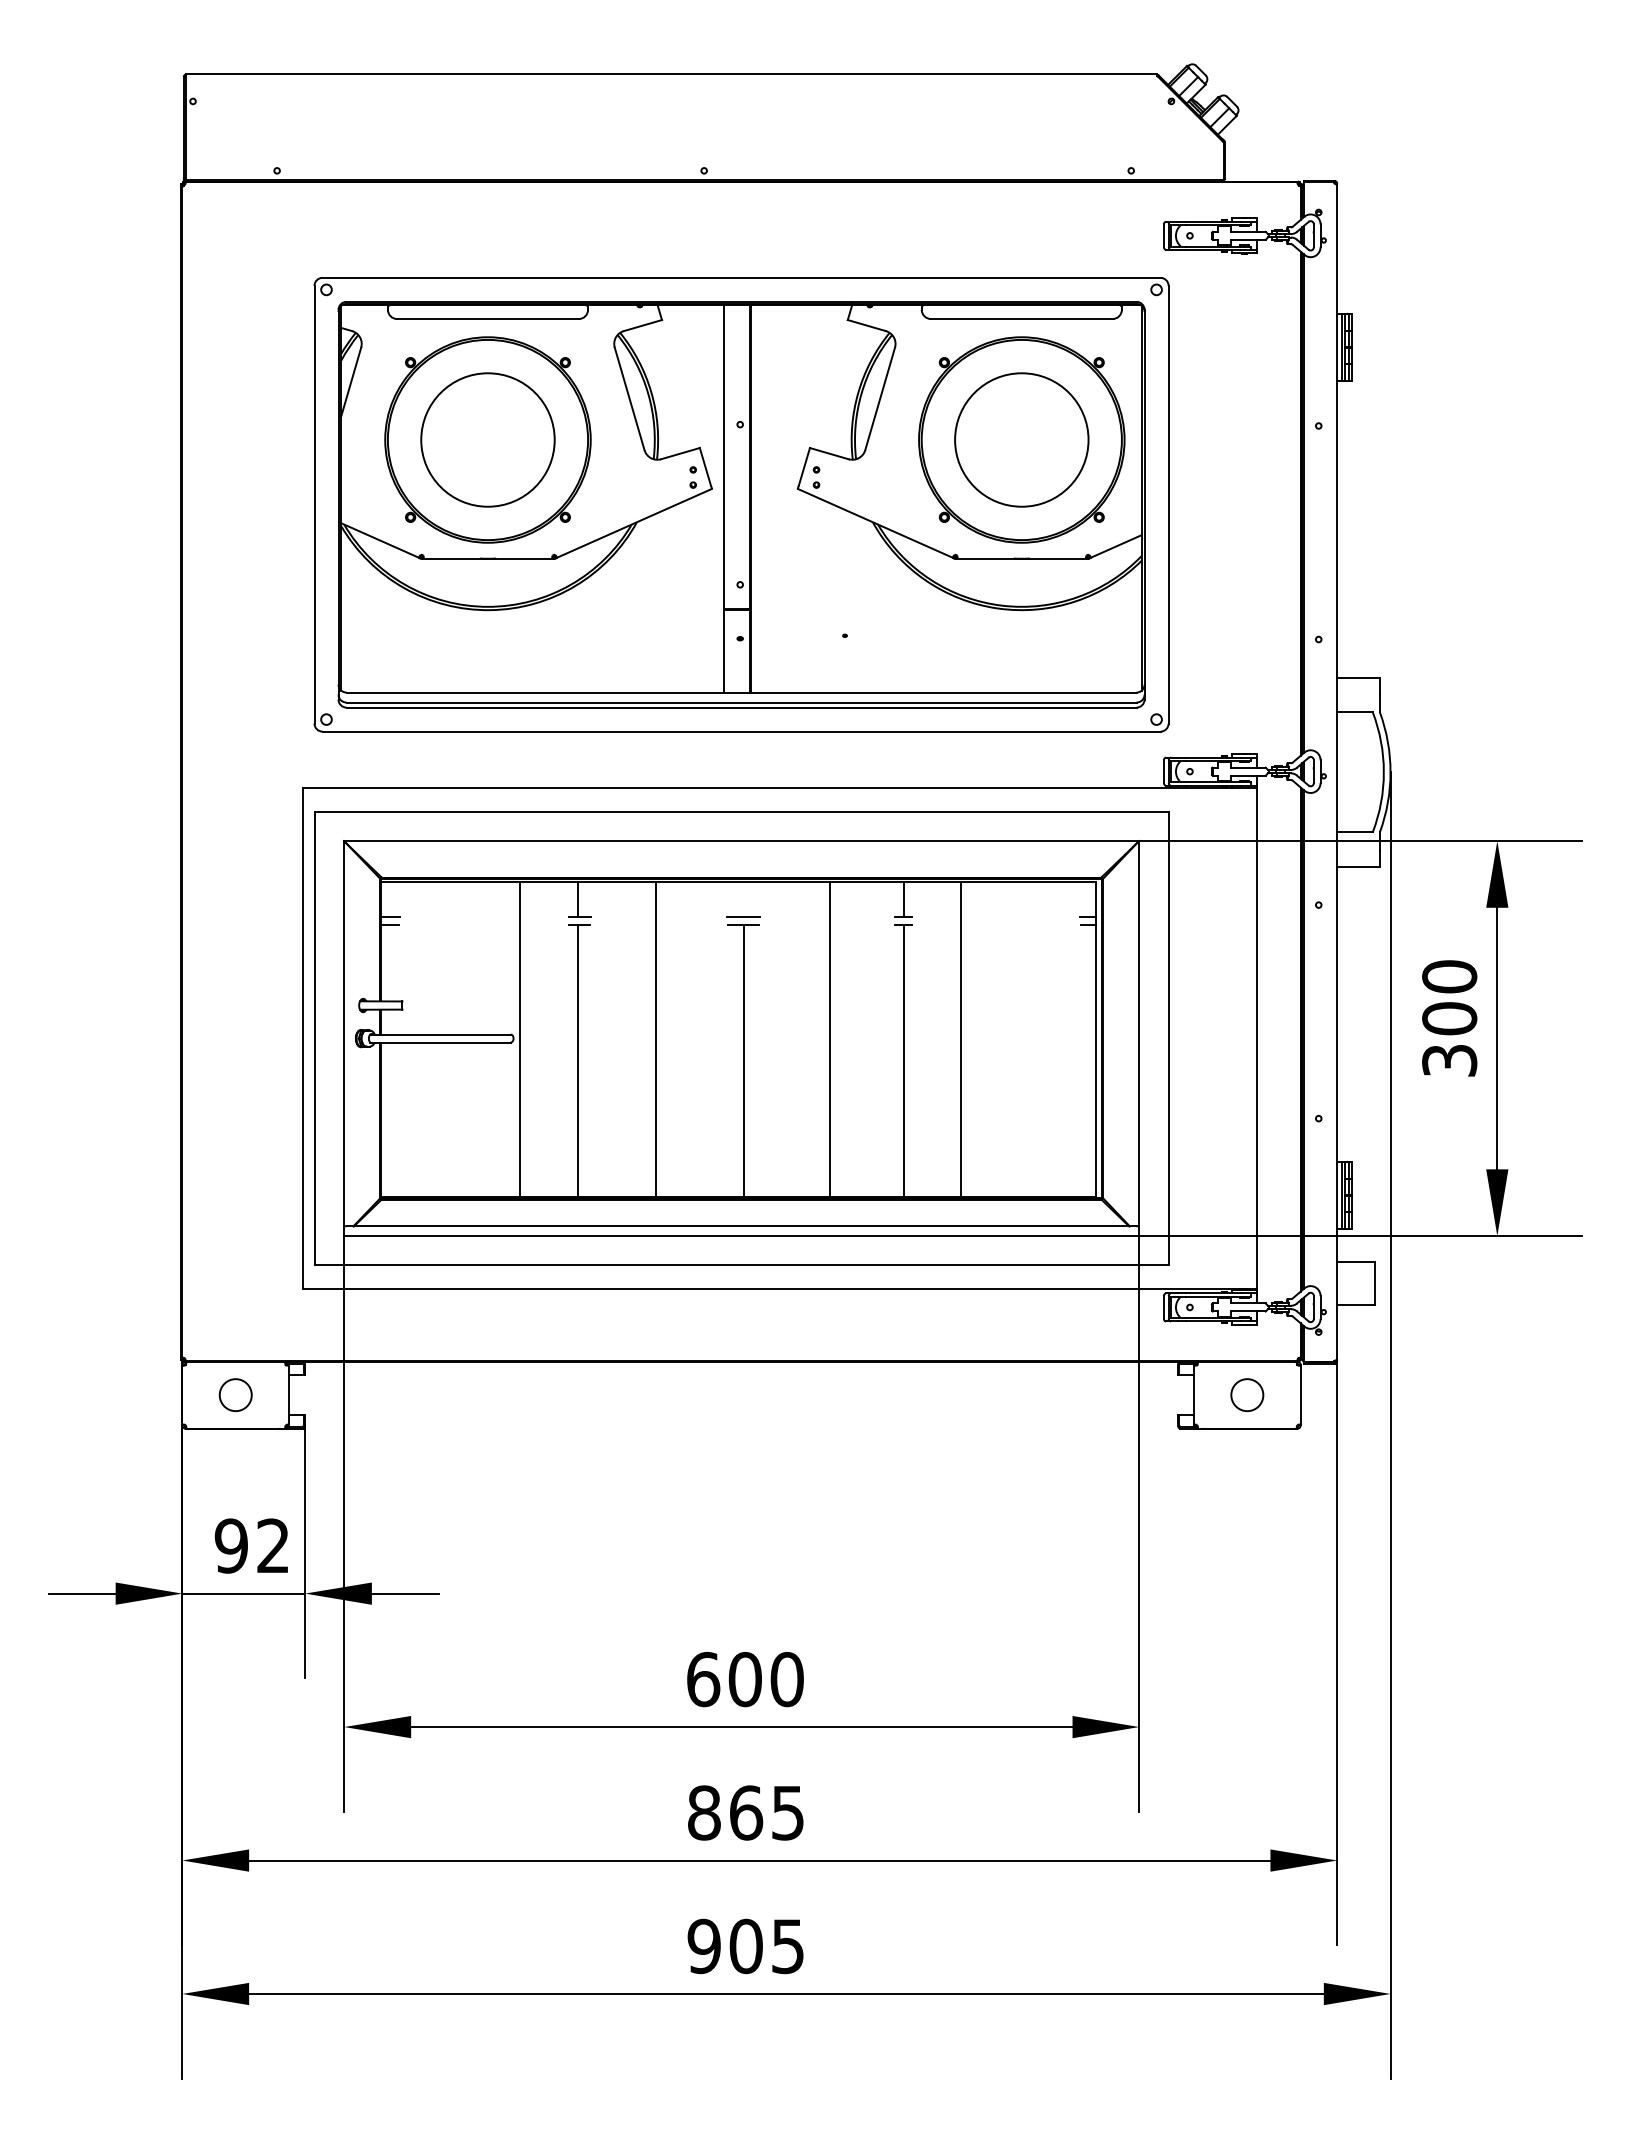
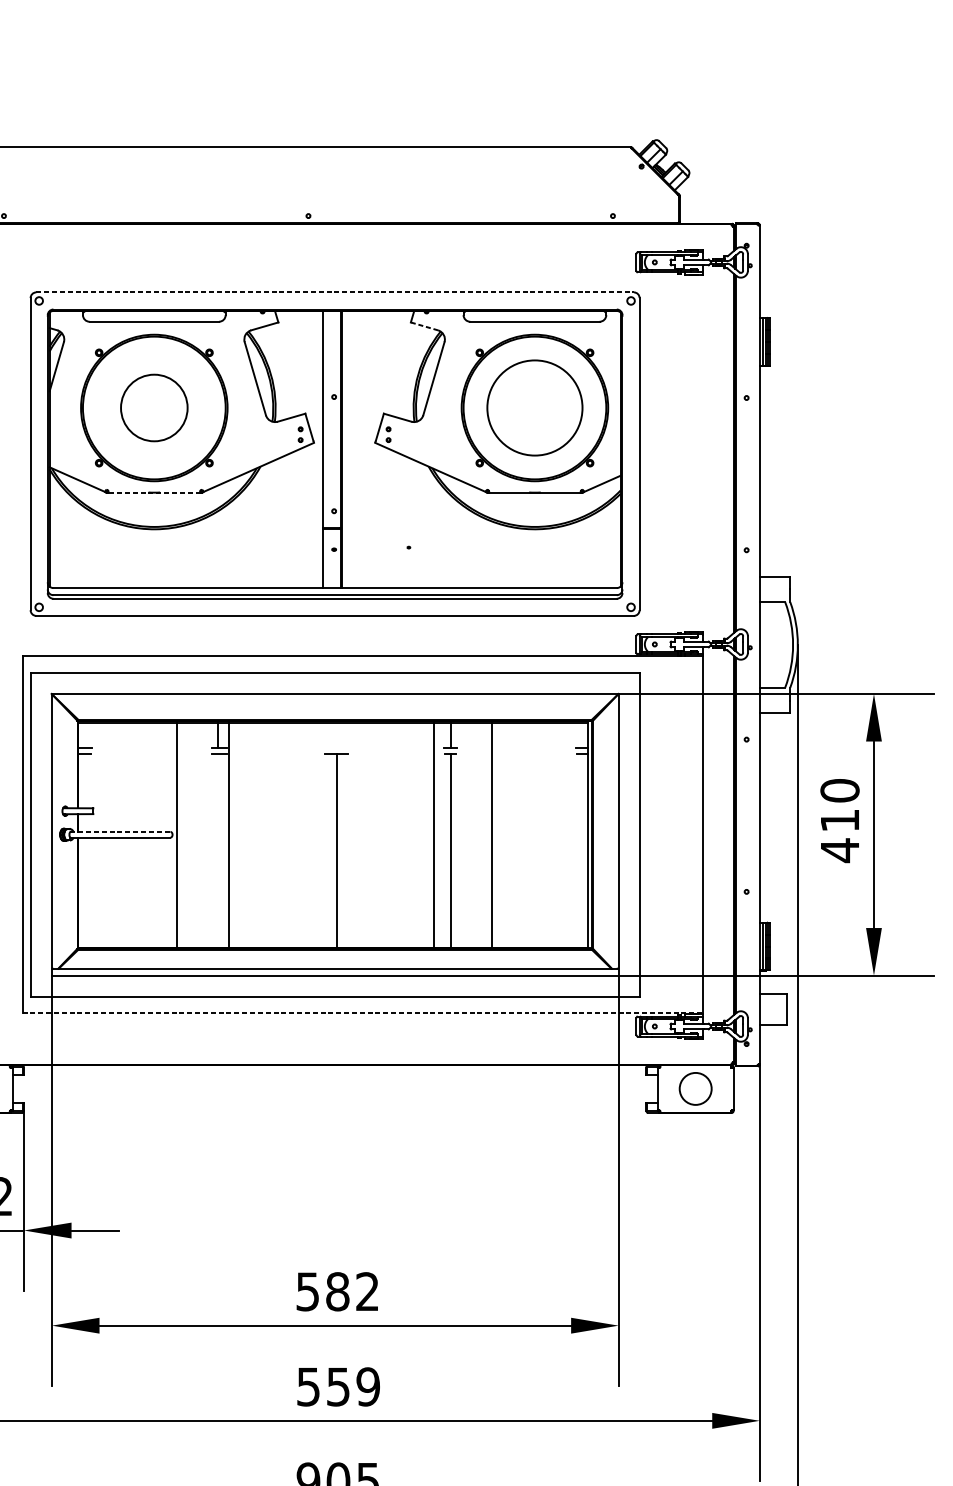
line: (742, 277) -> (335, 292), solid -> dashed
line: (866, 325) -> (424, 326), solid -> dashed
circle: (487, 439) -> (153, 407), size x0.7
line: (487, 558) -> (153, 492), solid -> dashed
line: (743, 917) -> (336, 748), removed
line: (440, 1034) -> (120, 831), solid -> dashed
line: (656, 1038) -> (229, 834), moved
line: (829, 1038) -> (433, 834), moved
text: (1449, 1040) -> (839, 836), 300 -> 410
line: (577, 1060) -> (218, 850), removed
line: (780, 1288) -> (362, 1012), solid -> dashed
circle: (1247, 1395) -> (695, 1089), size x1.4
text: (745, 1679) -> (337, 1291), 600 -> 582
text: (746, 1812) -> (338, 1386), 865 -> 559

